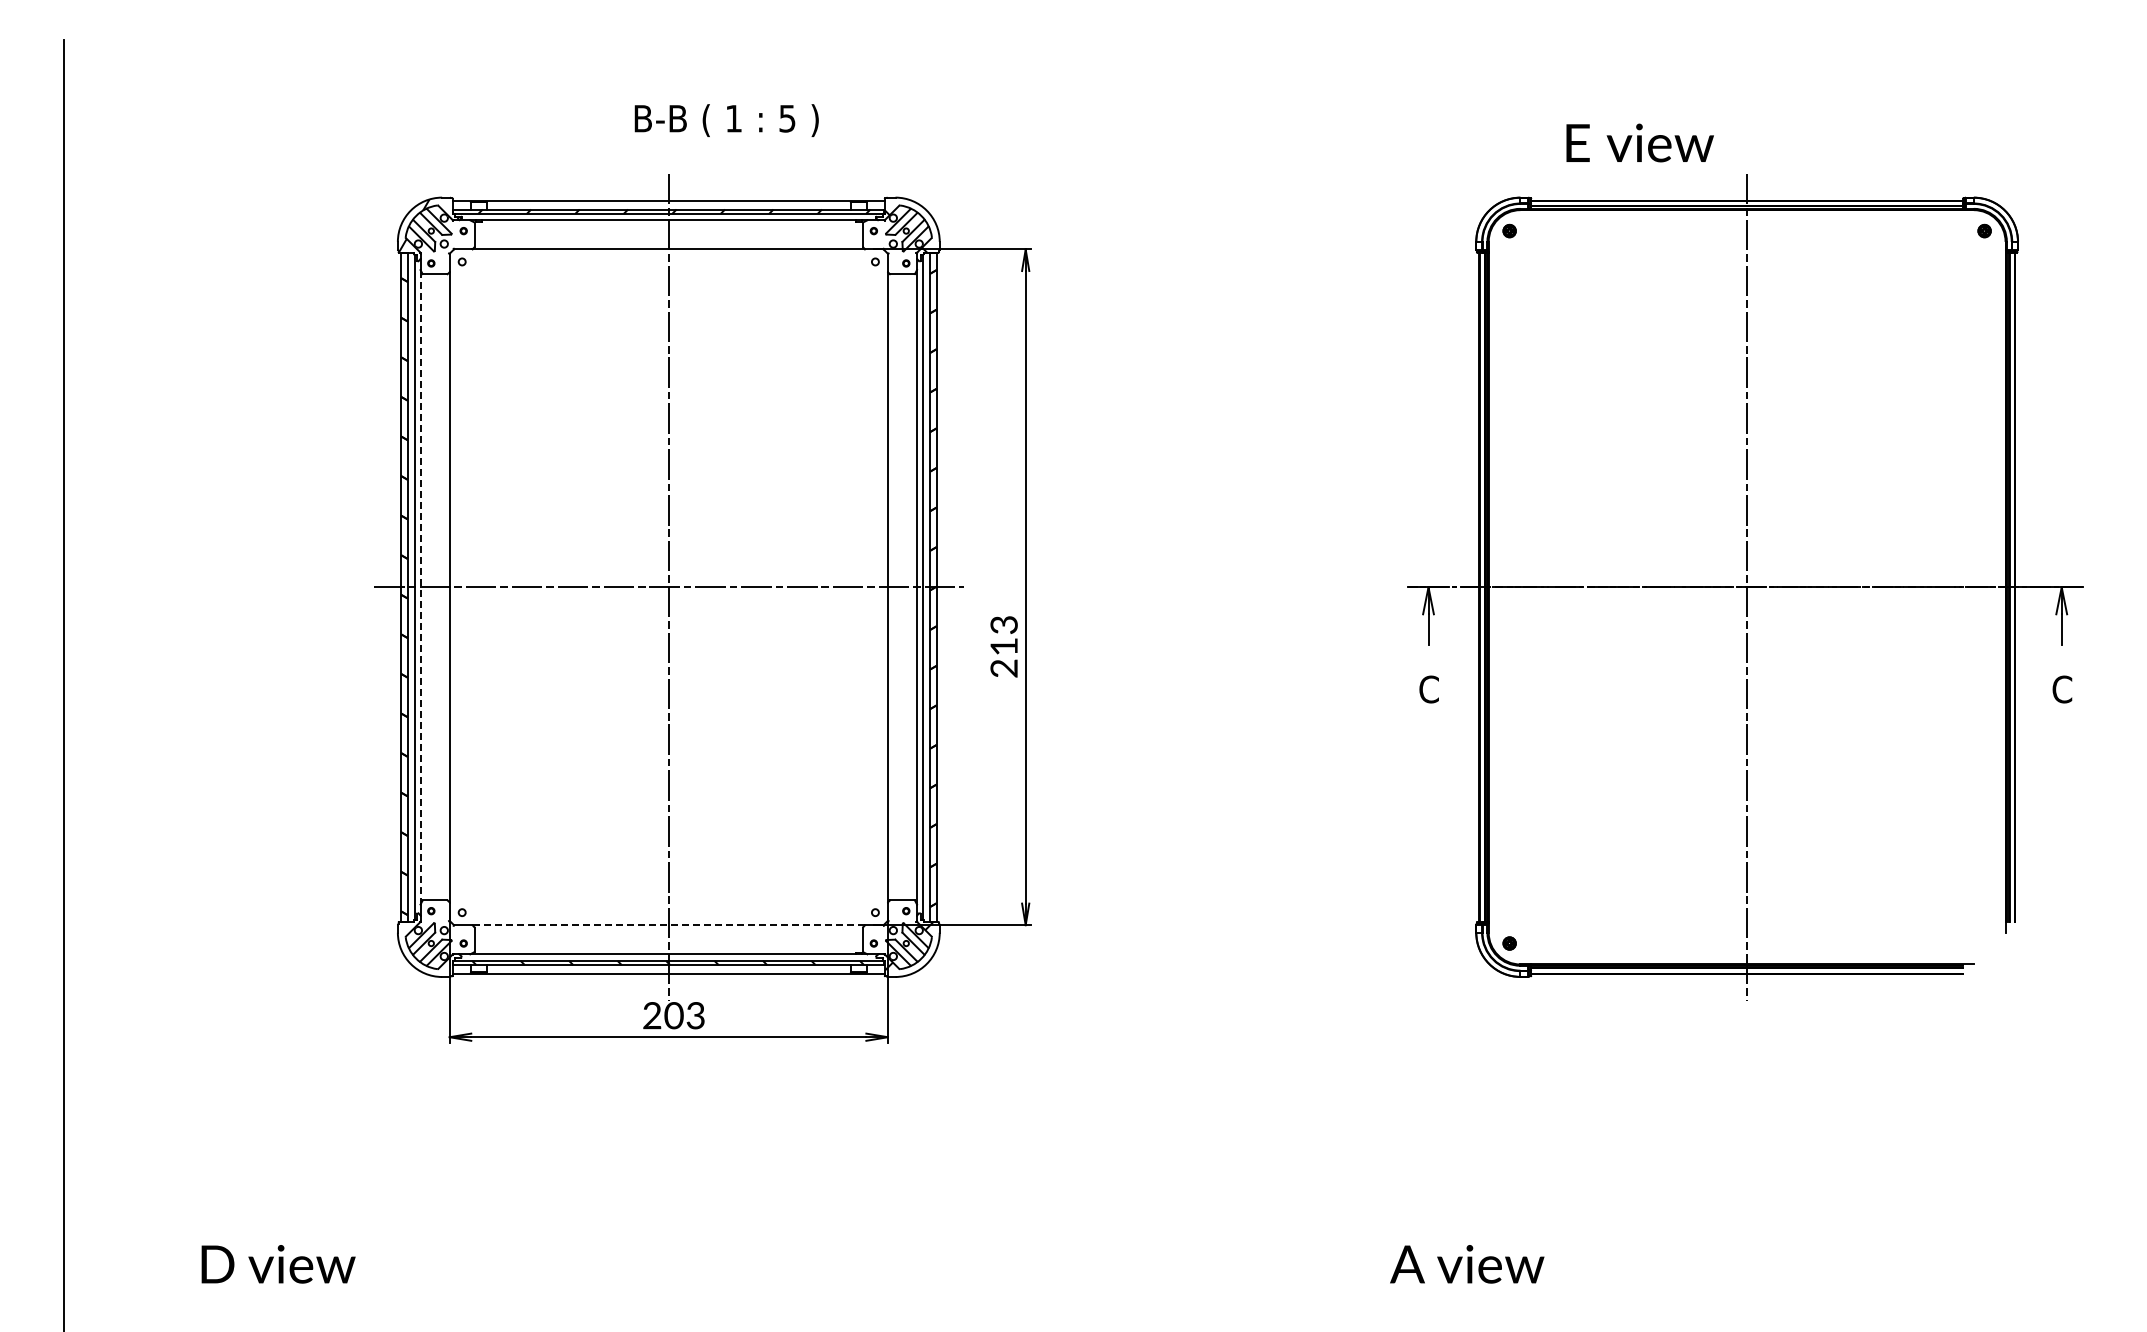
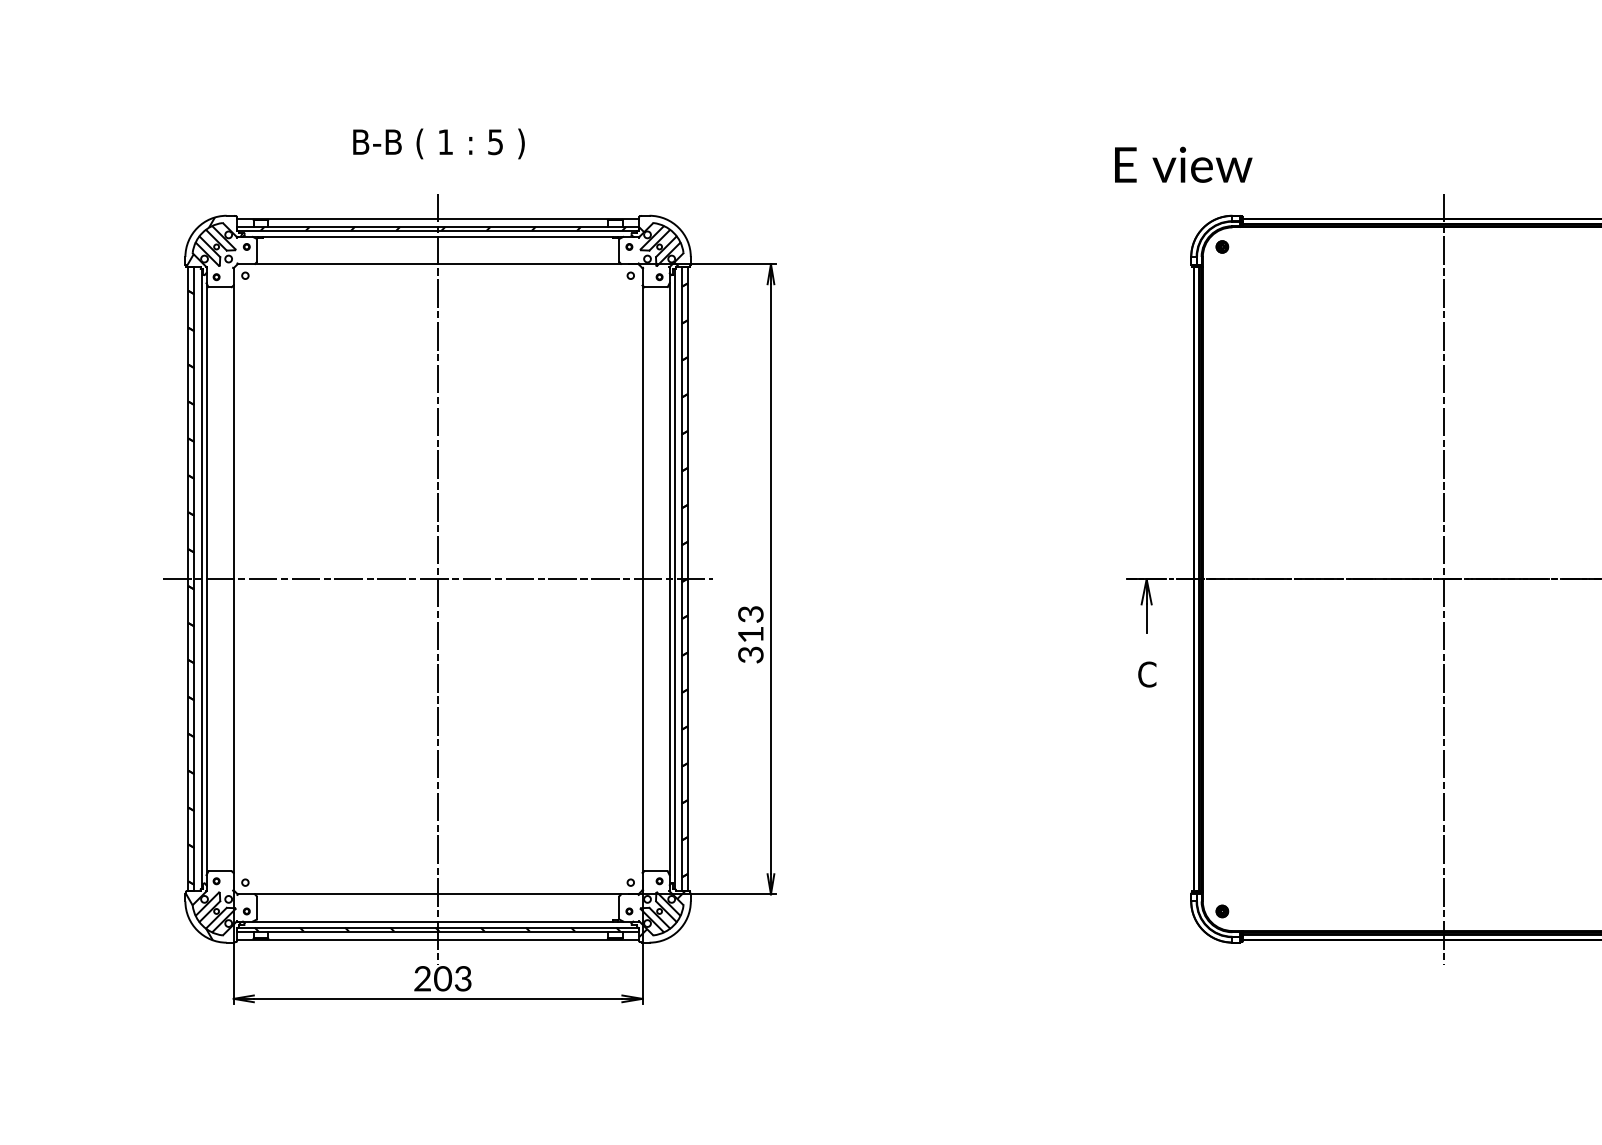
text: (726, 120) -> (438, 143), moved
text: (1639, 142) -> (1183, 164), moved
line: (420, 587) -> (206, 579), dashed -> solid
text: (1004, 668) -> (751, 654), 213 -> 313
line: (668, 925) -> (437, 894), dashed -> solid
hatch: (427, 949) -> (213, 917), added

